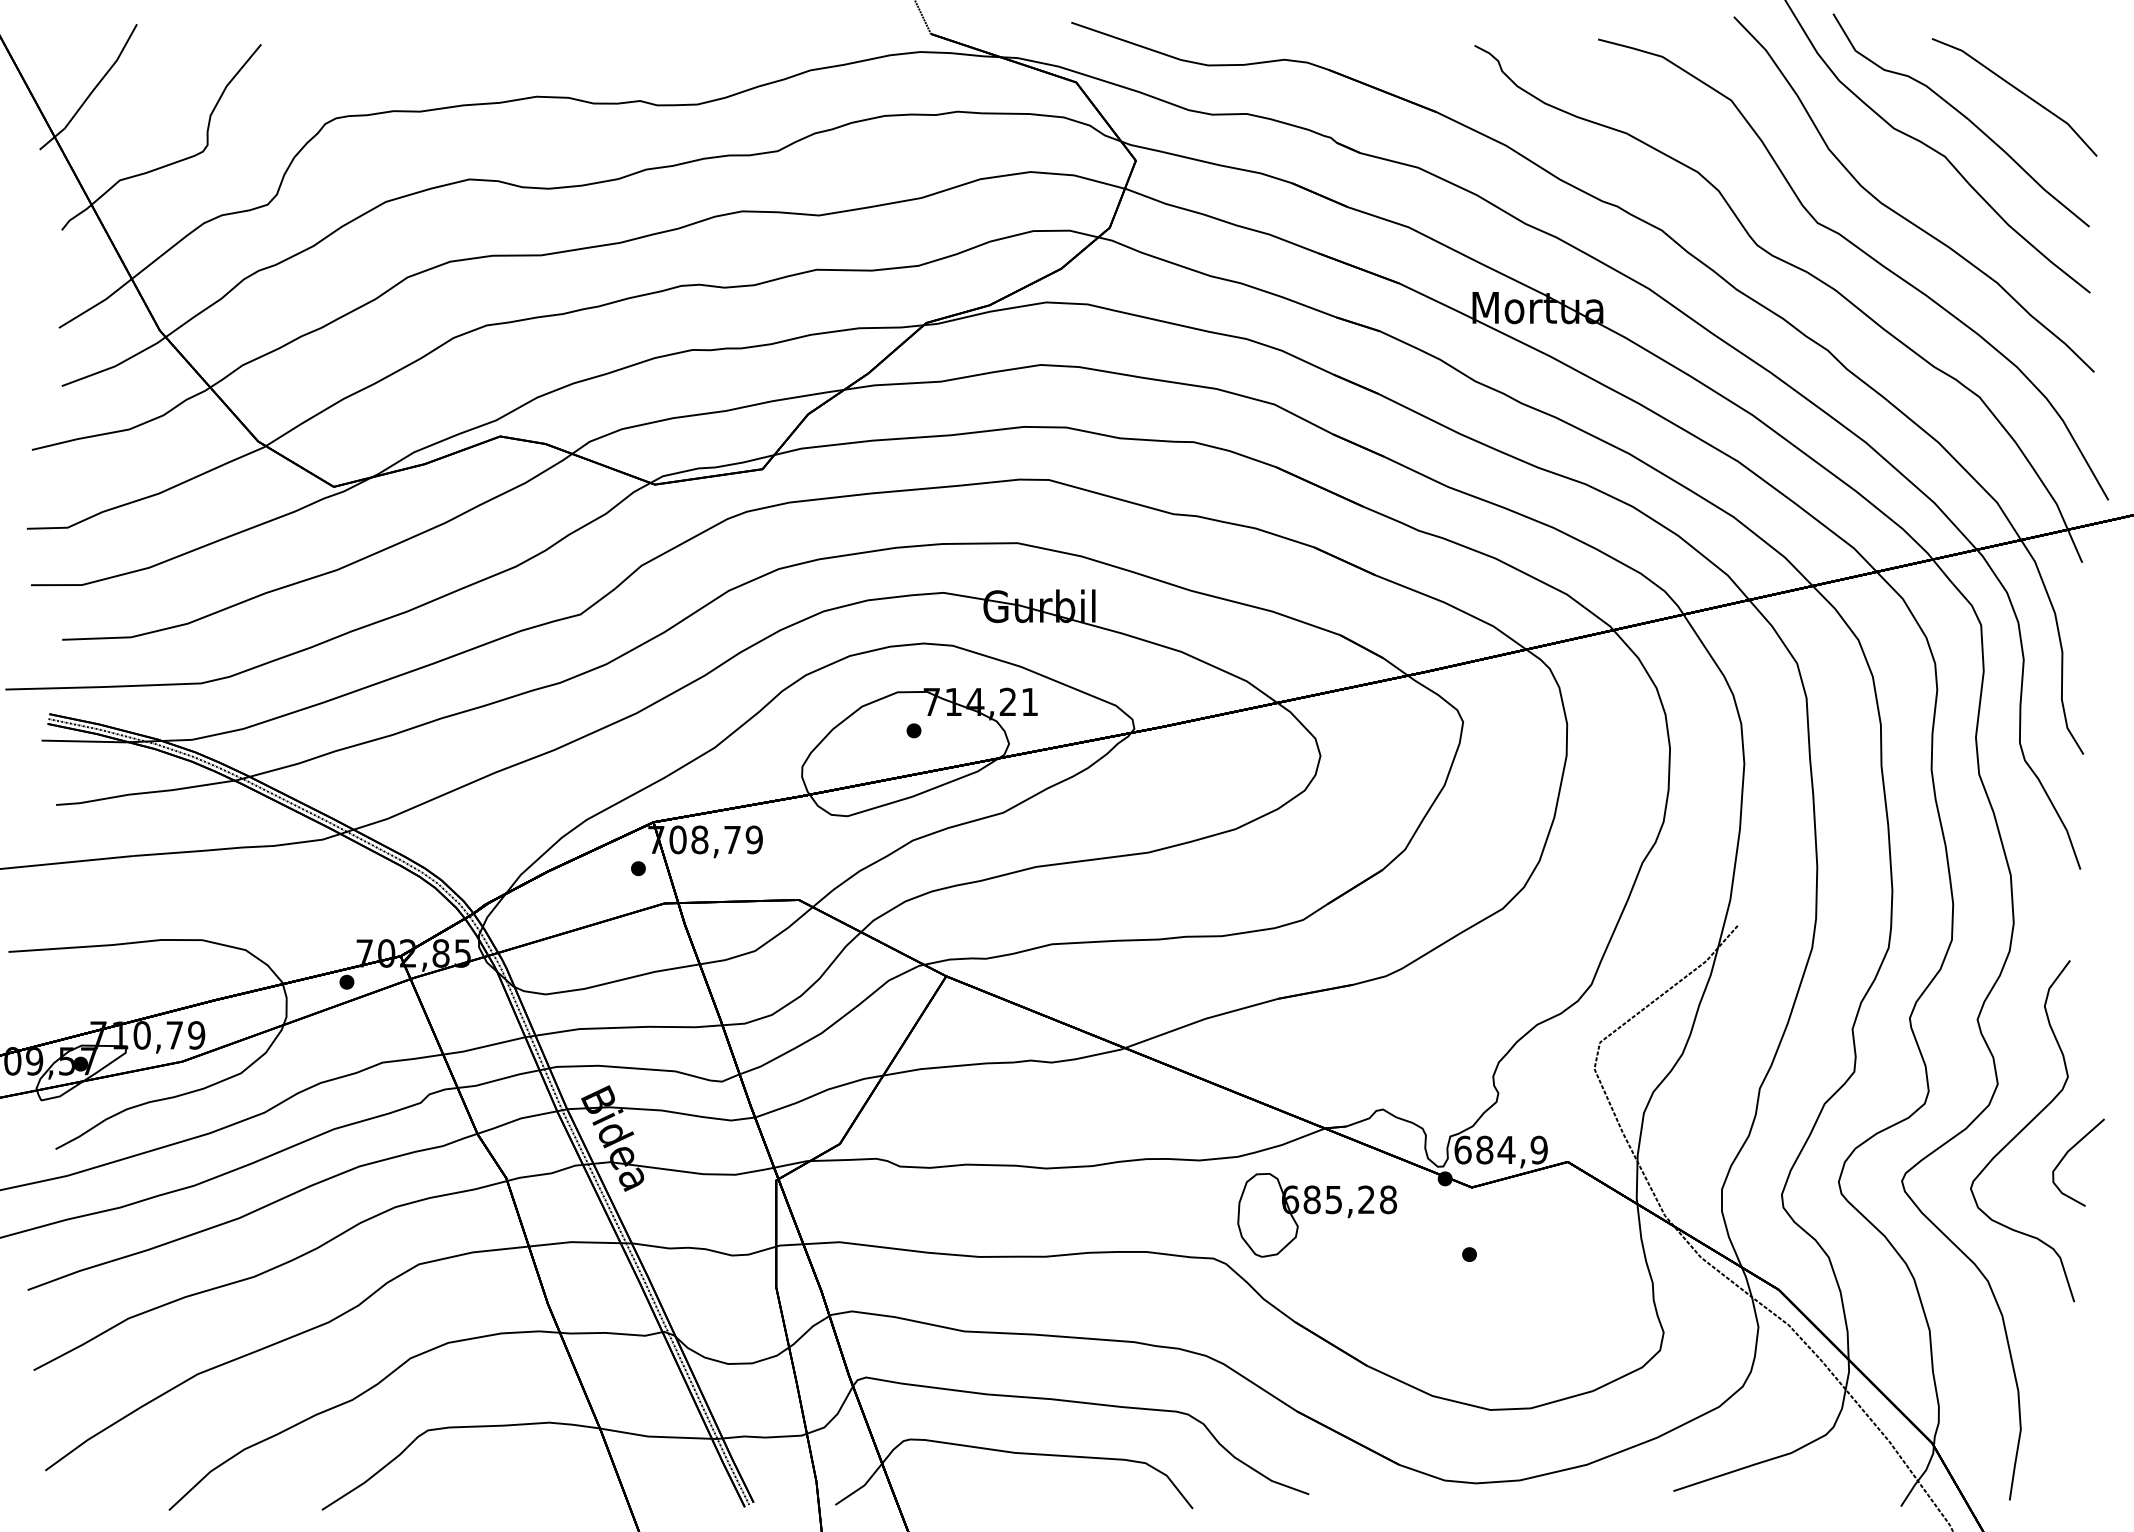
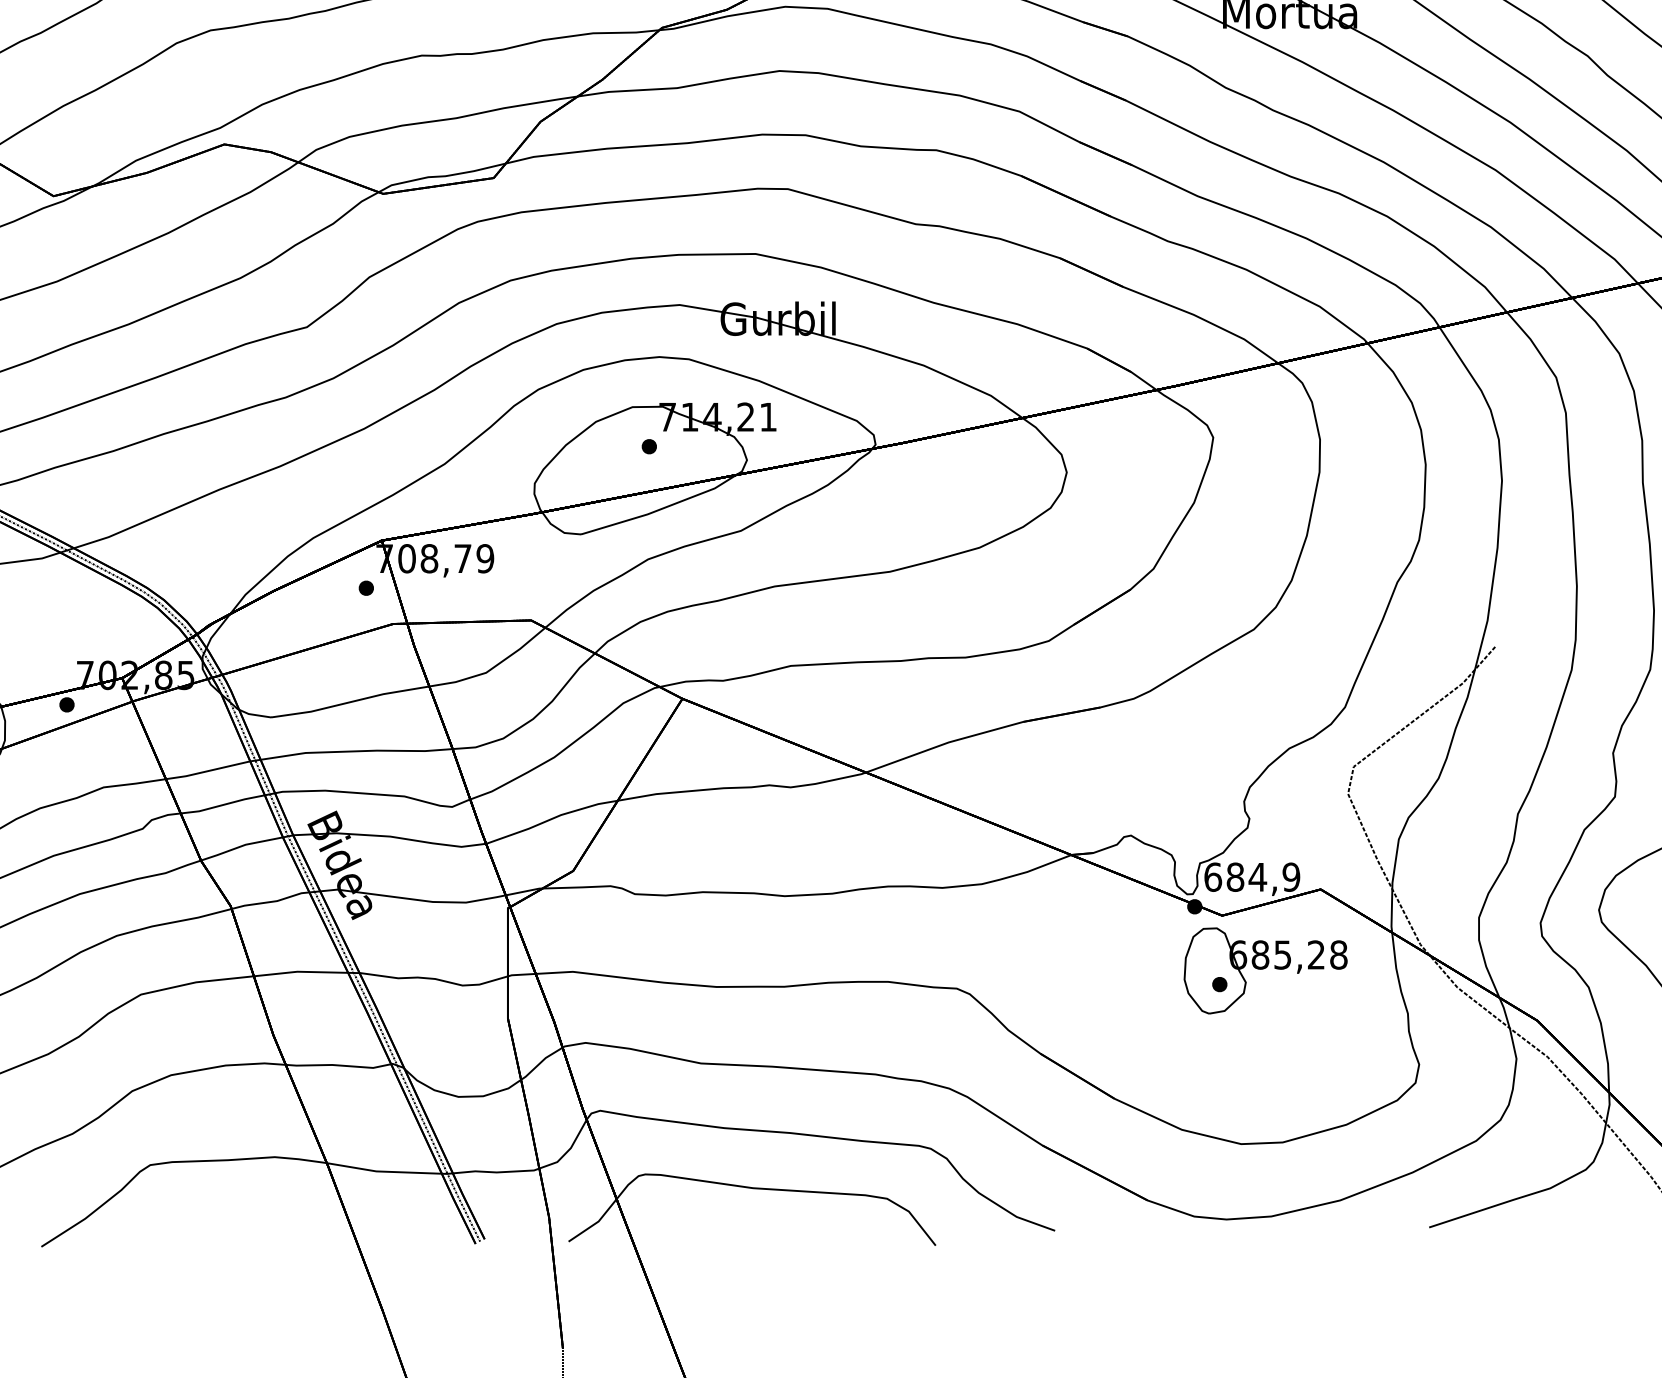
part: (1316, 1215) -> (1264, 971), moved

